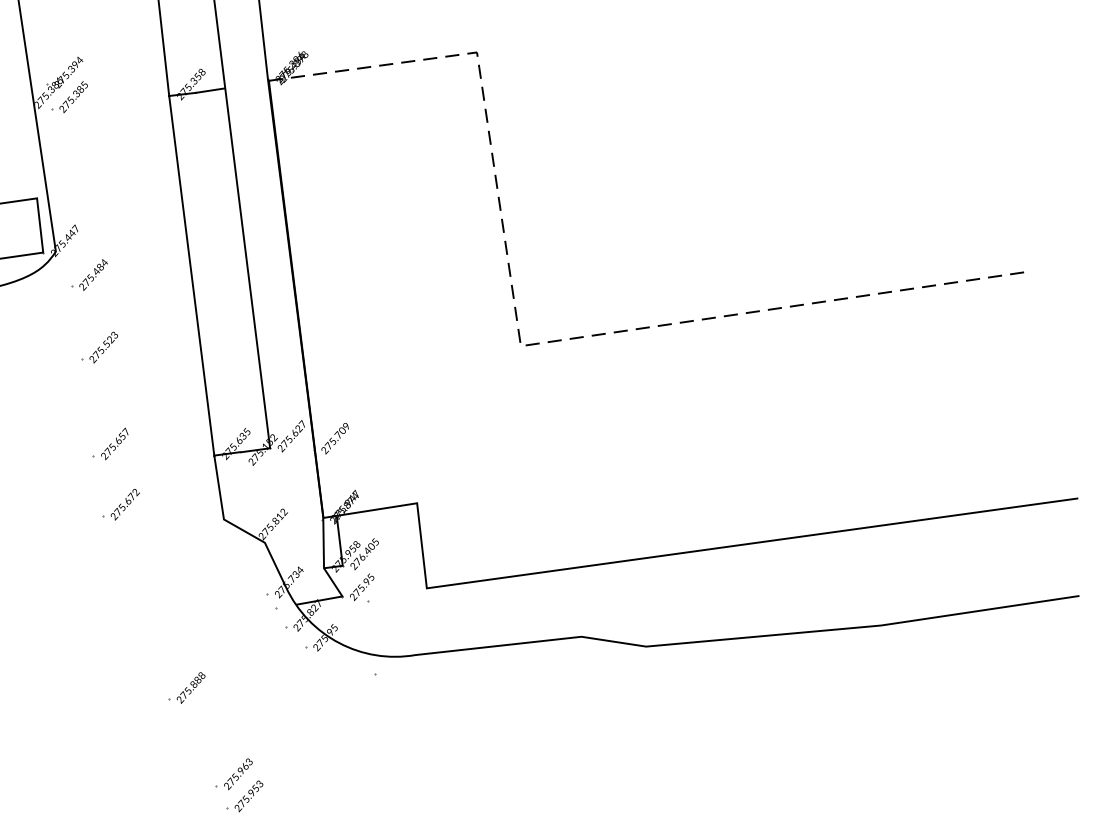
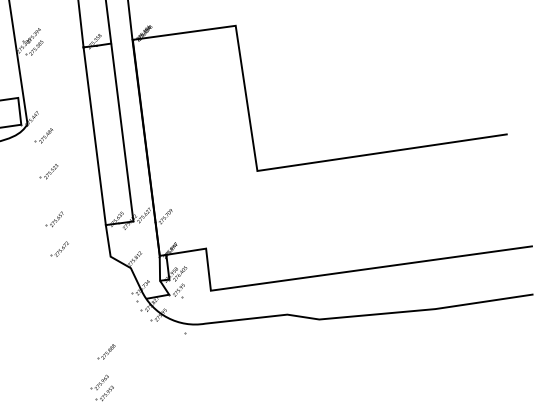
line: (521, 345) -> (257, 170), dashed -> solid
part: (187, 687) -> (106, 351), moved
part: (237, 784) -> (101, 387), moved

